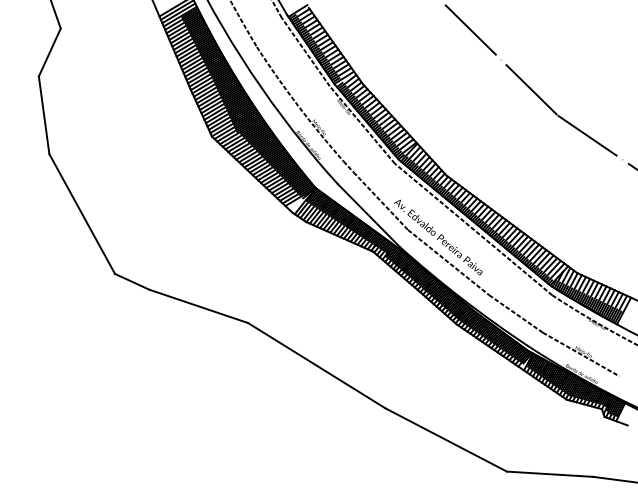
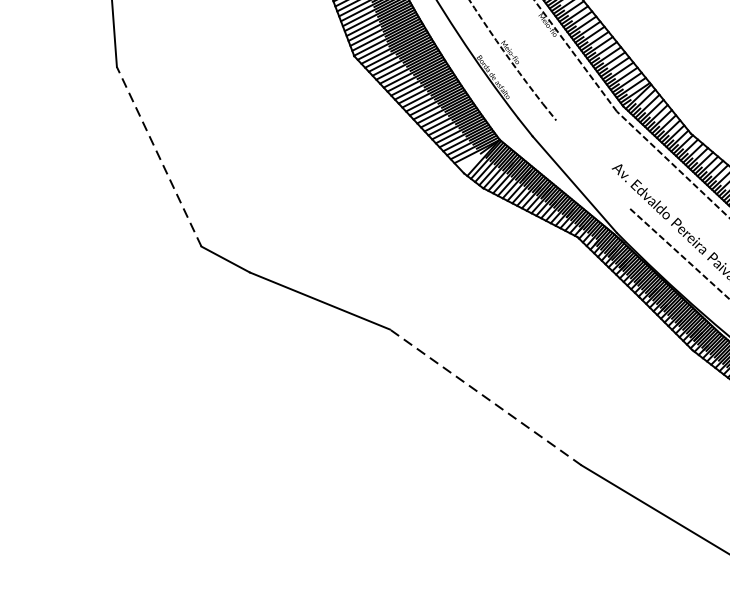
line: (380, 201) -> (592, 165), removed
line: (81, 213) -> (158, 155), solid -> dashed
line: (316, 365) -> (485, 397), solid -> dashed

